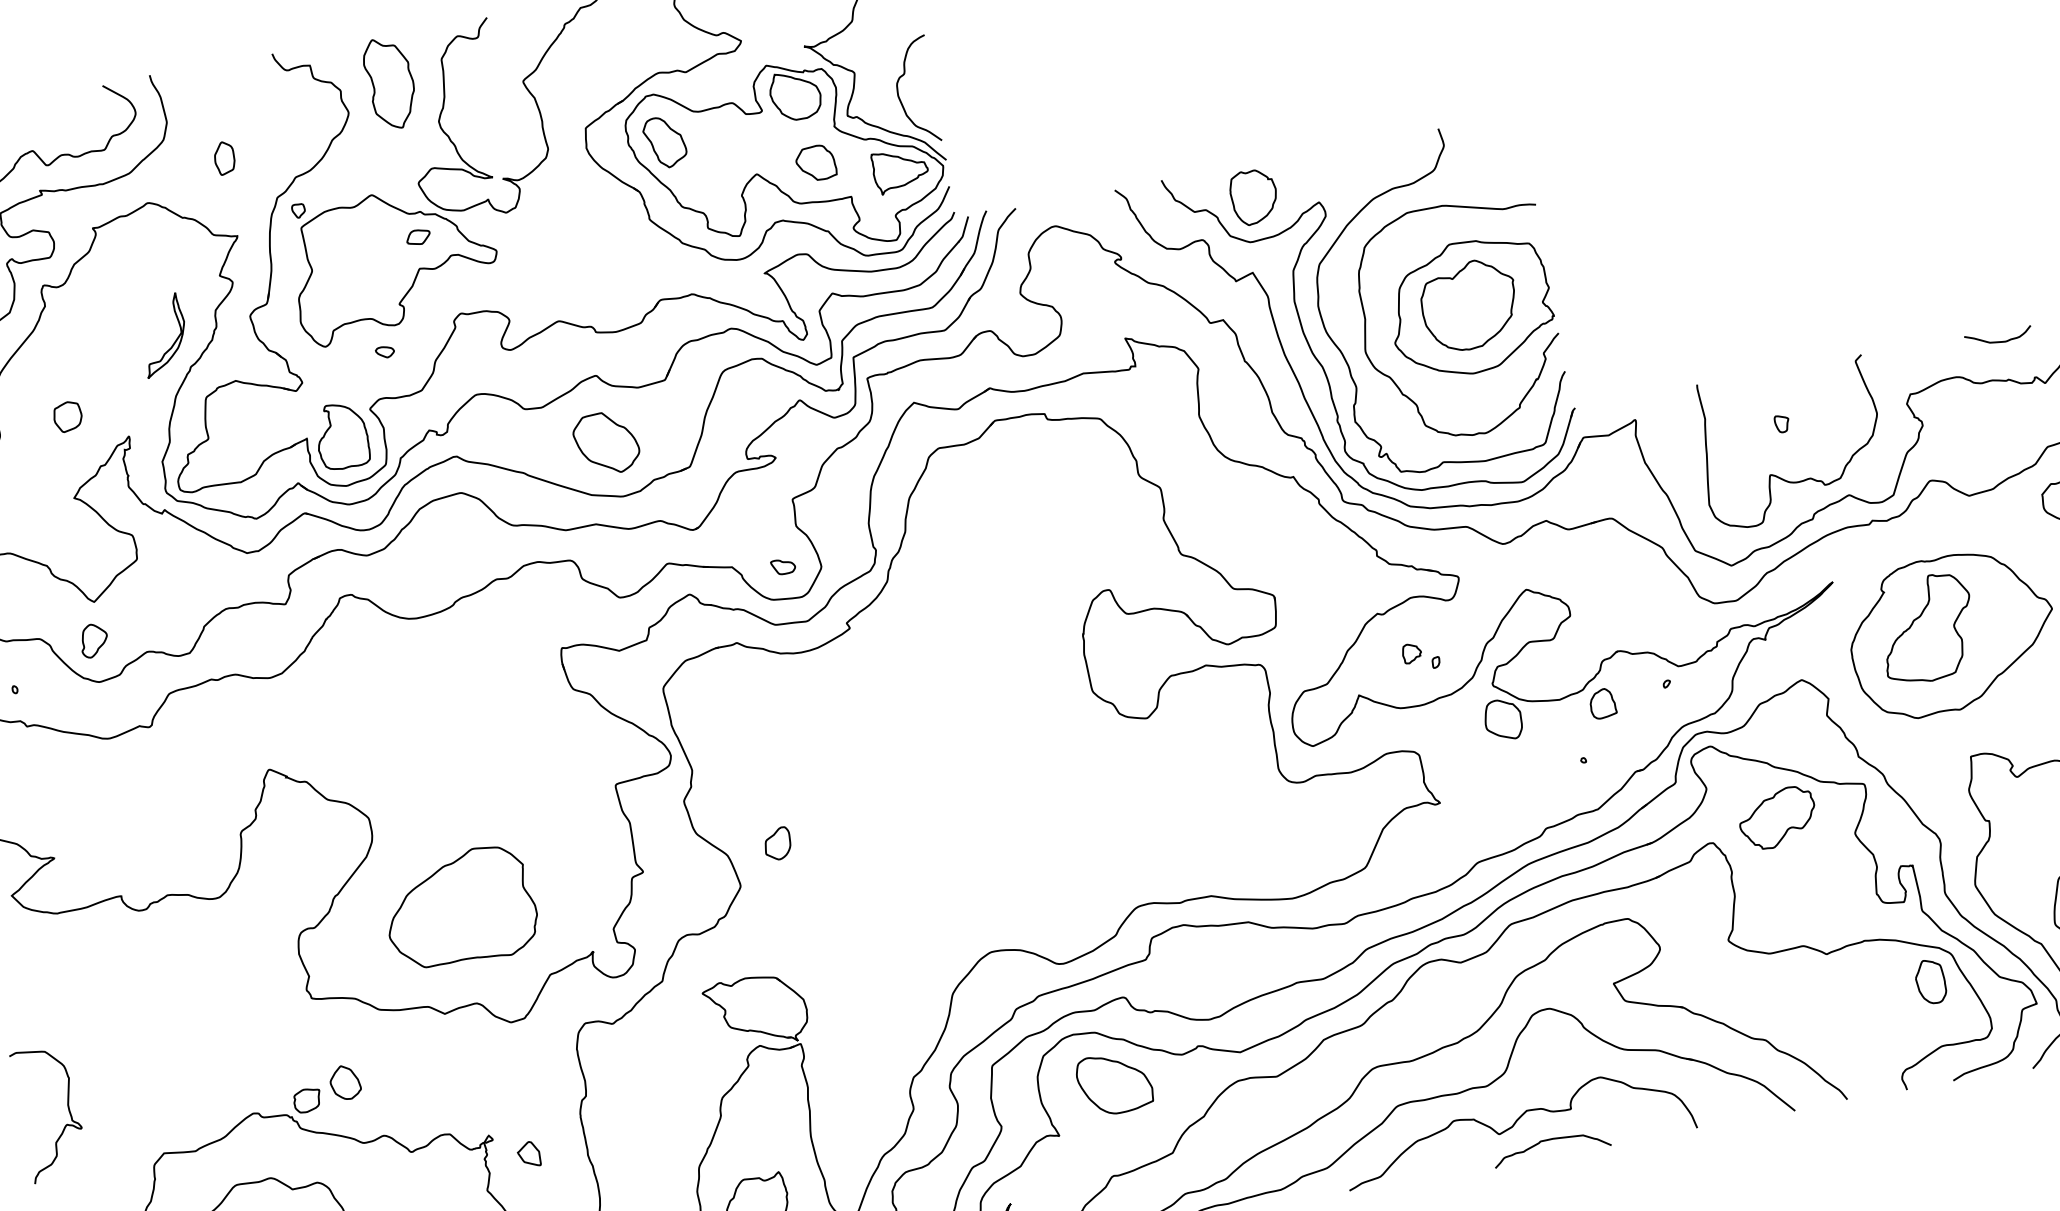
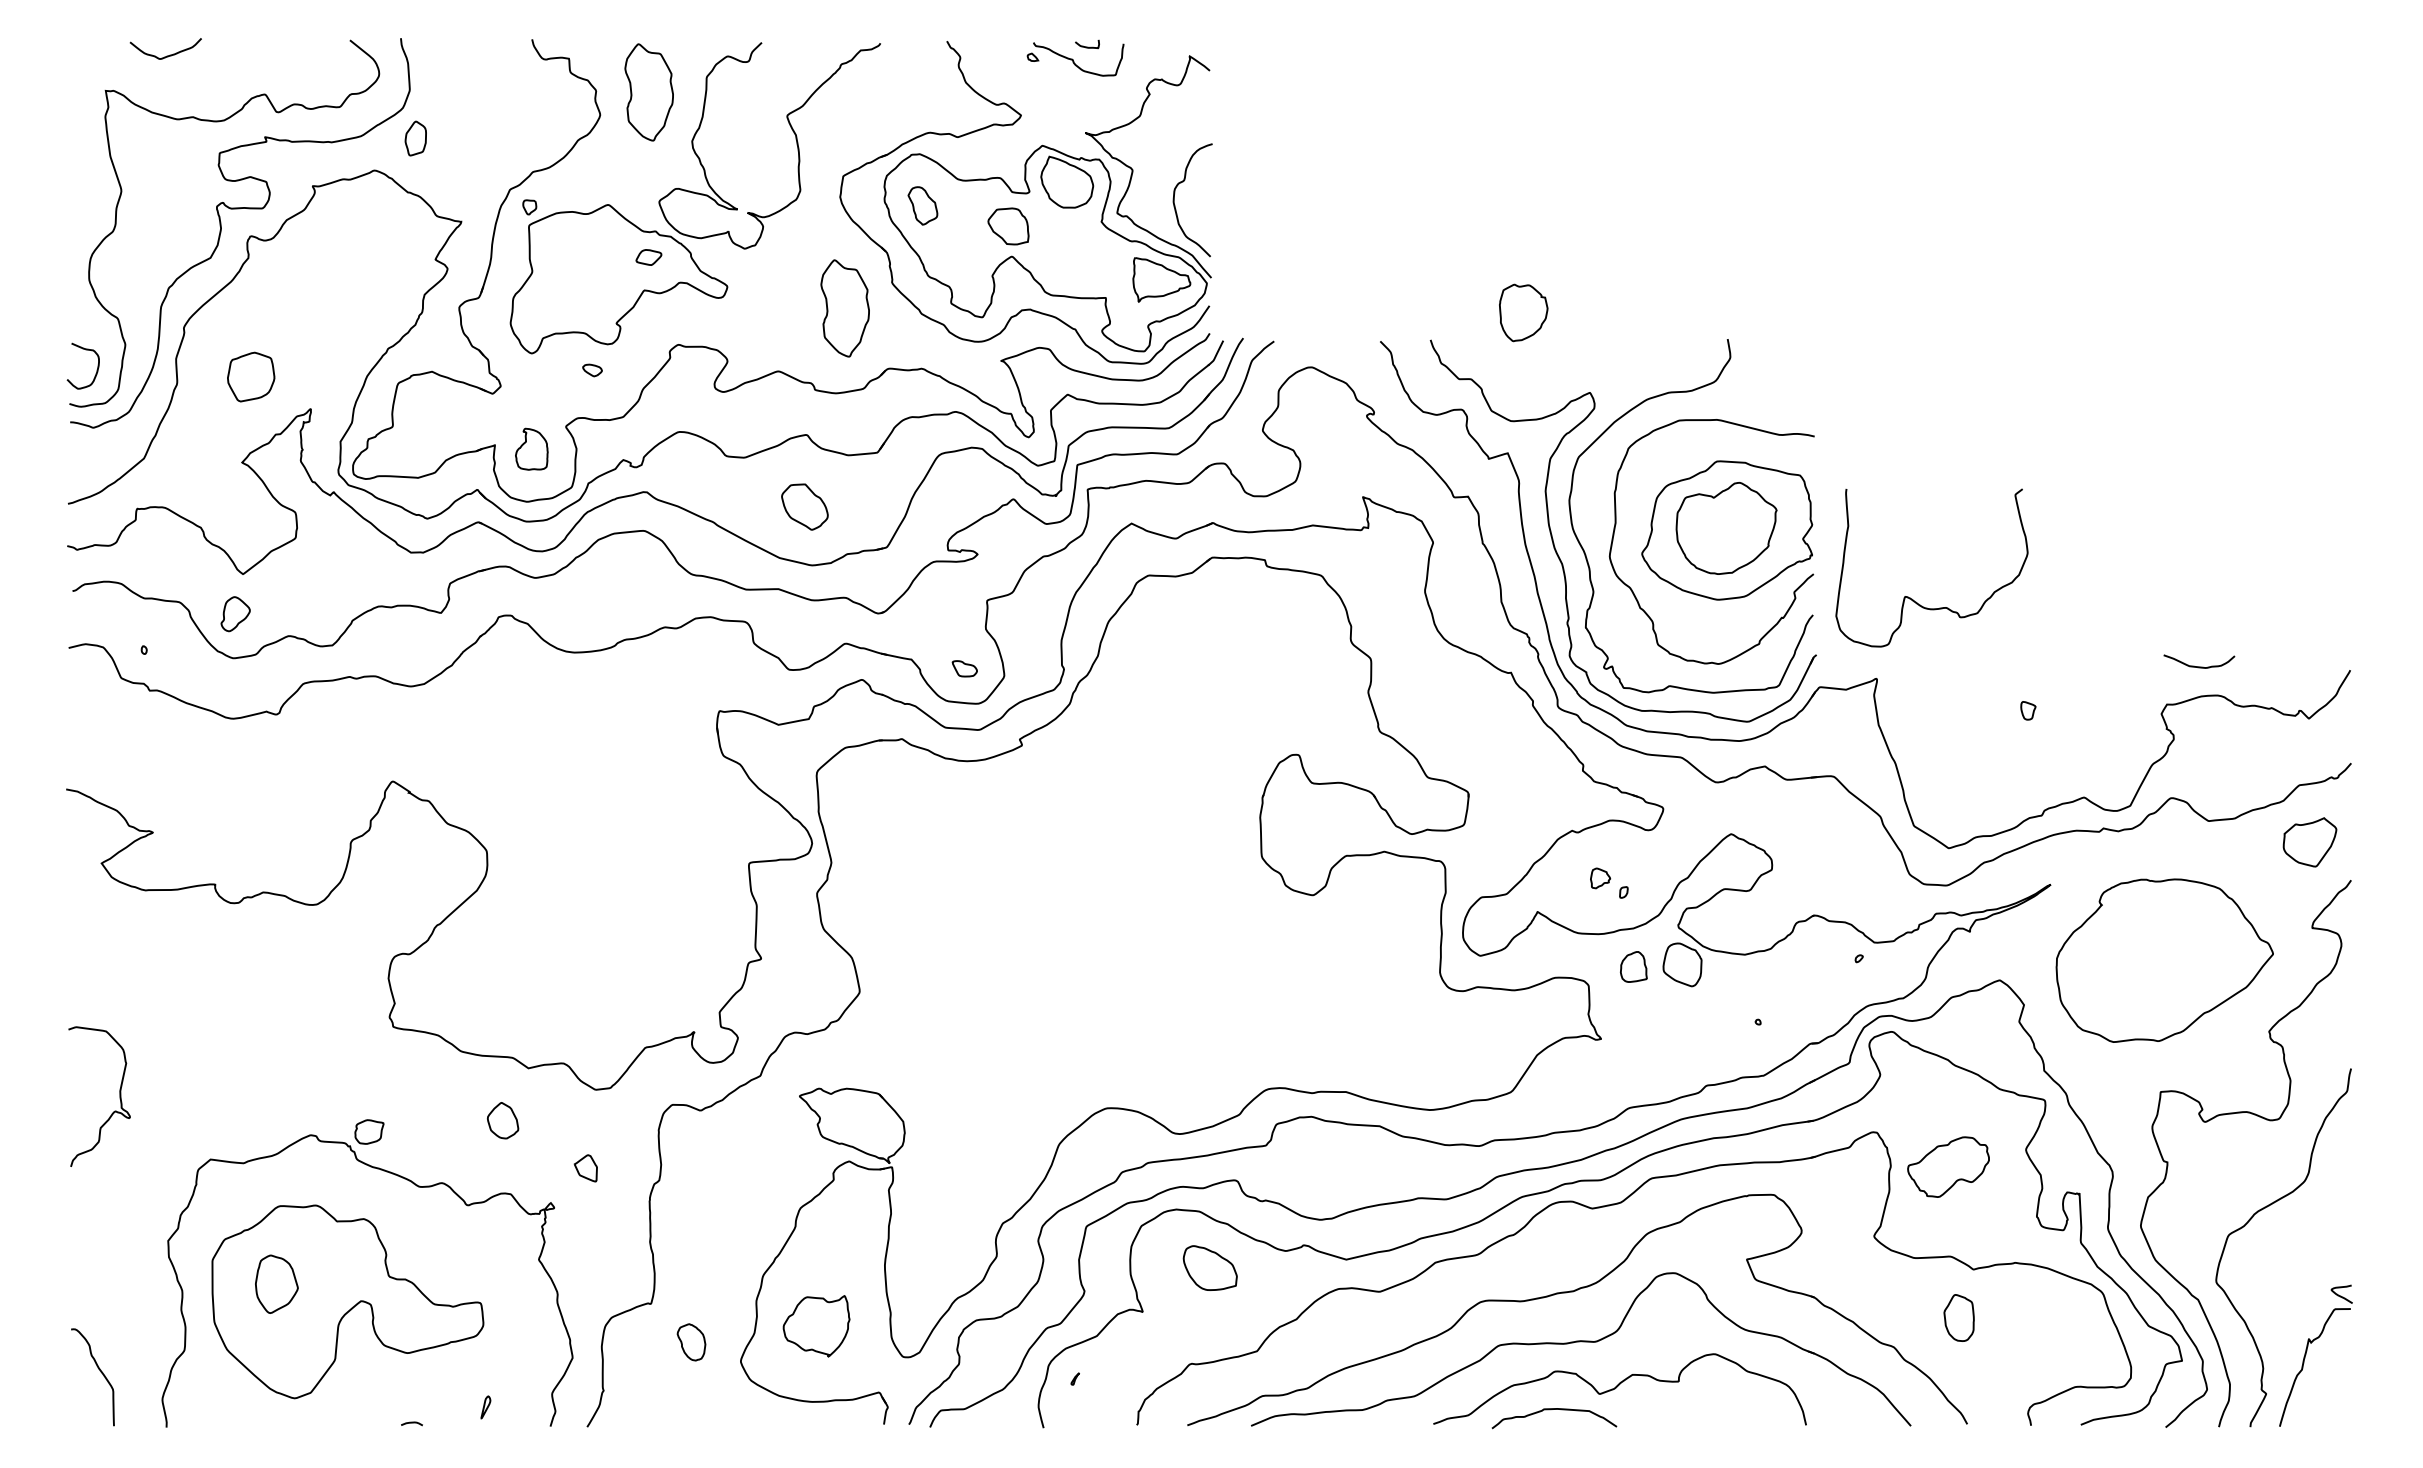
part: (664, 141) -> (922, 205), size x0.7
part: (224, 158) -> (415, 138), moved
part: (816, 163) -> (1008, 226), moved
part: (1253, 196) -> (1523, 312), moved
part: (609, 251) -> (844, 308), added
part: (174, 341) -> (375, 319), removed
curve: (1999, 341) -> (2199, 666), moved
part: (67, 416) -> (250, 376), size x1.6
part: (341, 436) -> (531, 449), size x0.6
part: (606, 442) -> (804, 506), size x0.7
curve: (1777, 475) -> (1912, 598), moved
part: (1926, 628) -> (2139, 950), removed
part: (1602, 703) -> (1633, 966), moved
part: (1777, 817) -> (1948, 1166), moved
part: (777, 844) -> (905, 955), removed
part: (460, 907) -> (564, 960), removed
part: (1930, 981) -> (1958, 1317), moved
part: (345, 1082) -> (503, 1120), moved
part: (1114, 1082) -> (1210, 1267), size x0.7
curve: (1546, 1141) -> (1550, 1410), moved
part: (528, 1154) -> (585, 1168), moved

